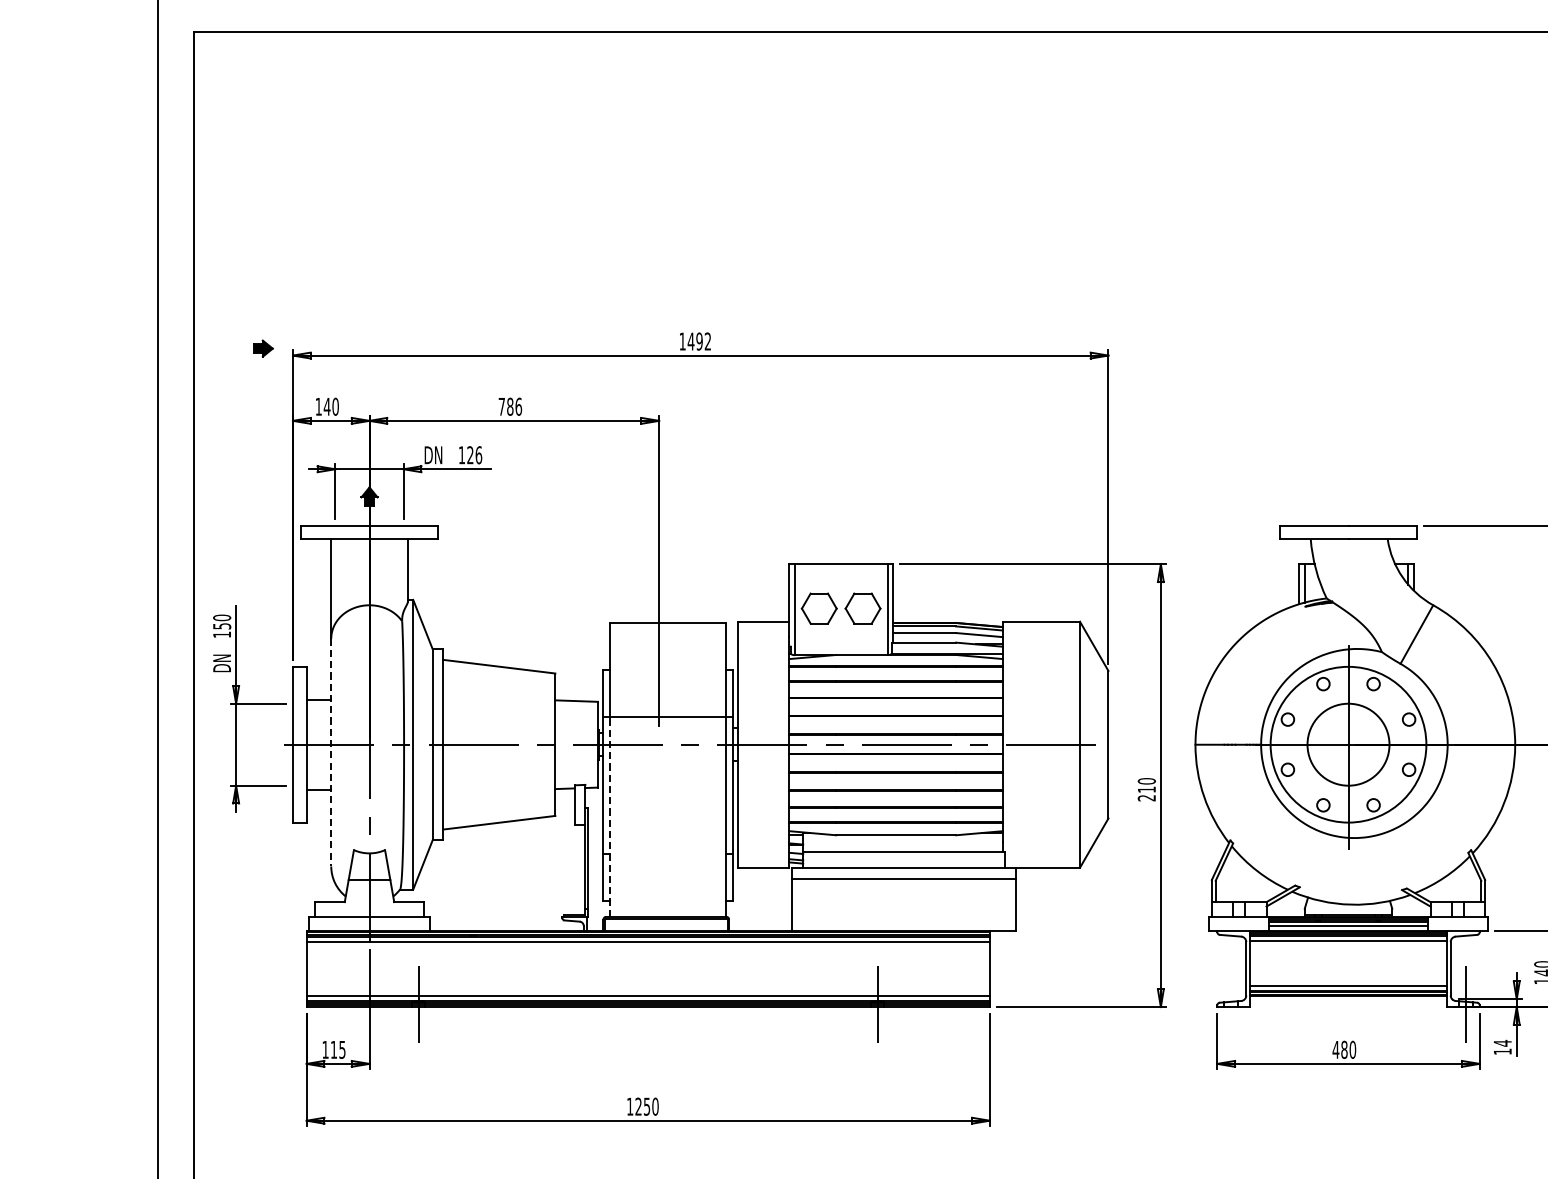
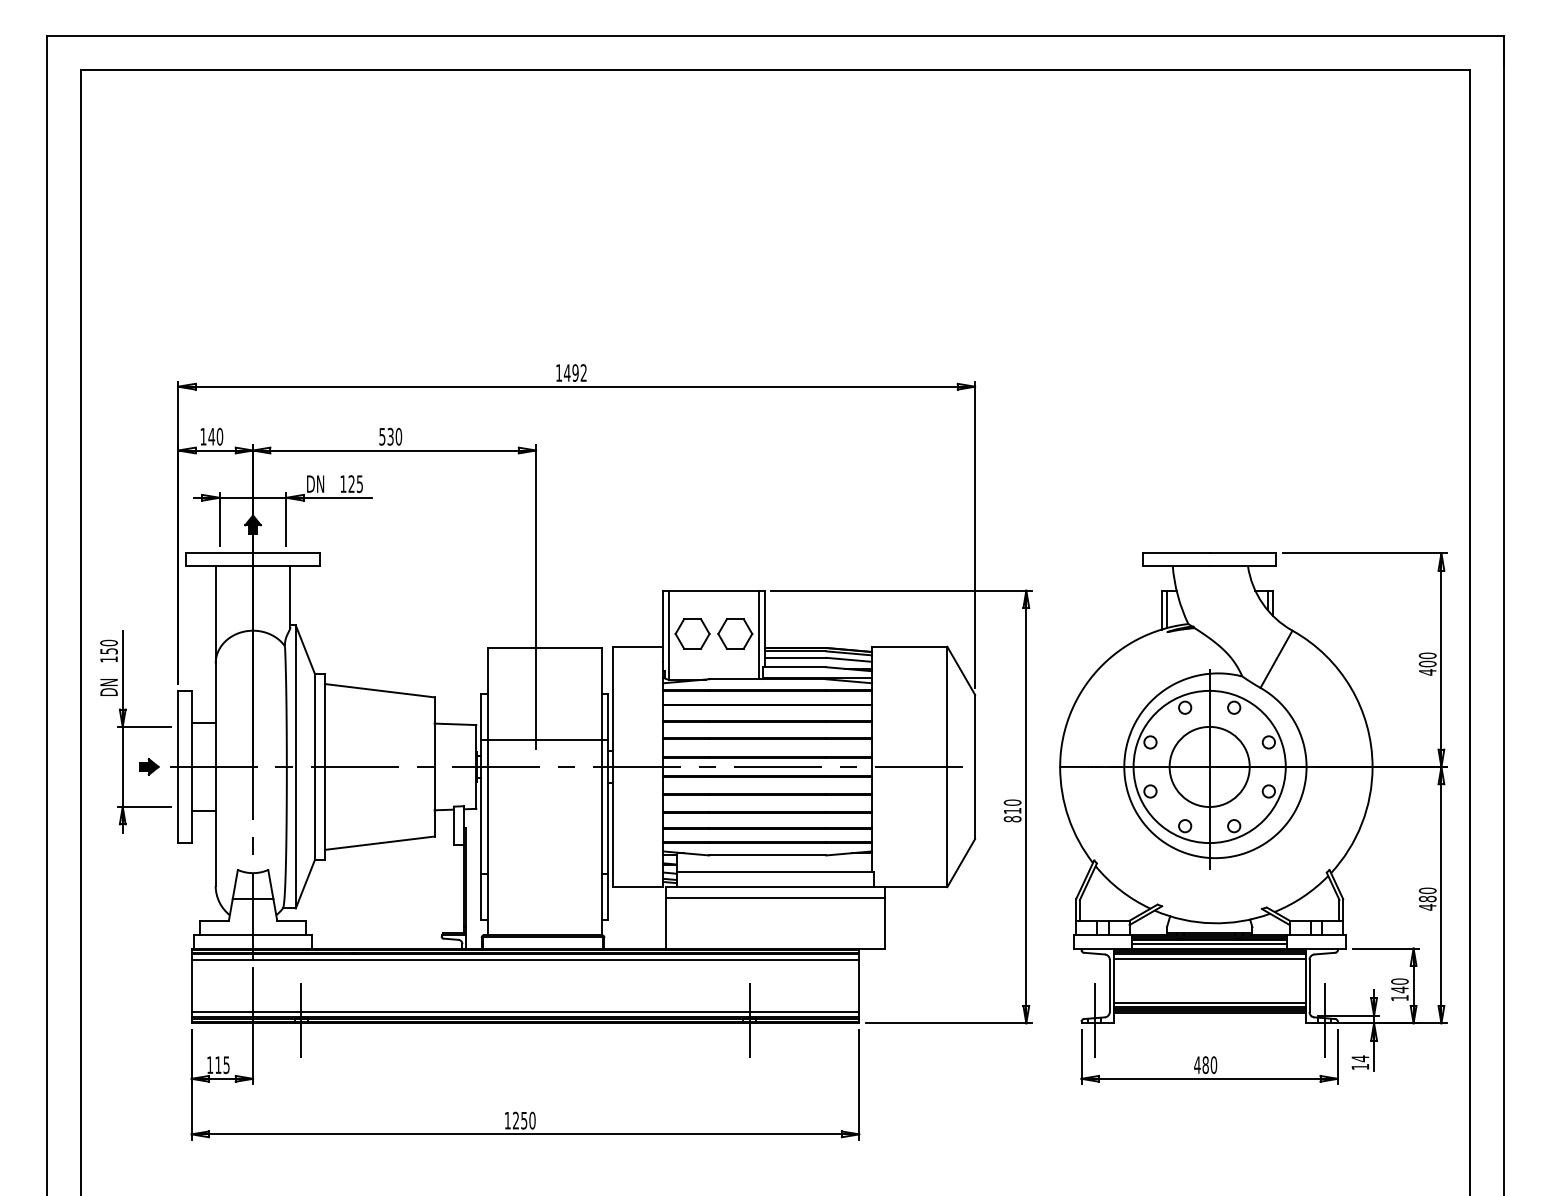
part: (263, 348) -> (149, 766), moved
text: (510, 406) -> (390, 436), 786 -> 530
text: (478, 454) -> (359, 483), 126 -> 125
line: (331, 753) -> (215, 775), dashed -> solid
text: (1146, 798) -> (1012, 819), 210 -> 810
line: (609, 816) -> (487, 837), dashed -> solid
line: (1230, 1004) -> (1094, 1020), added

